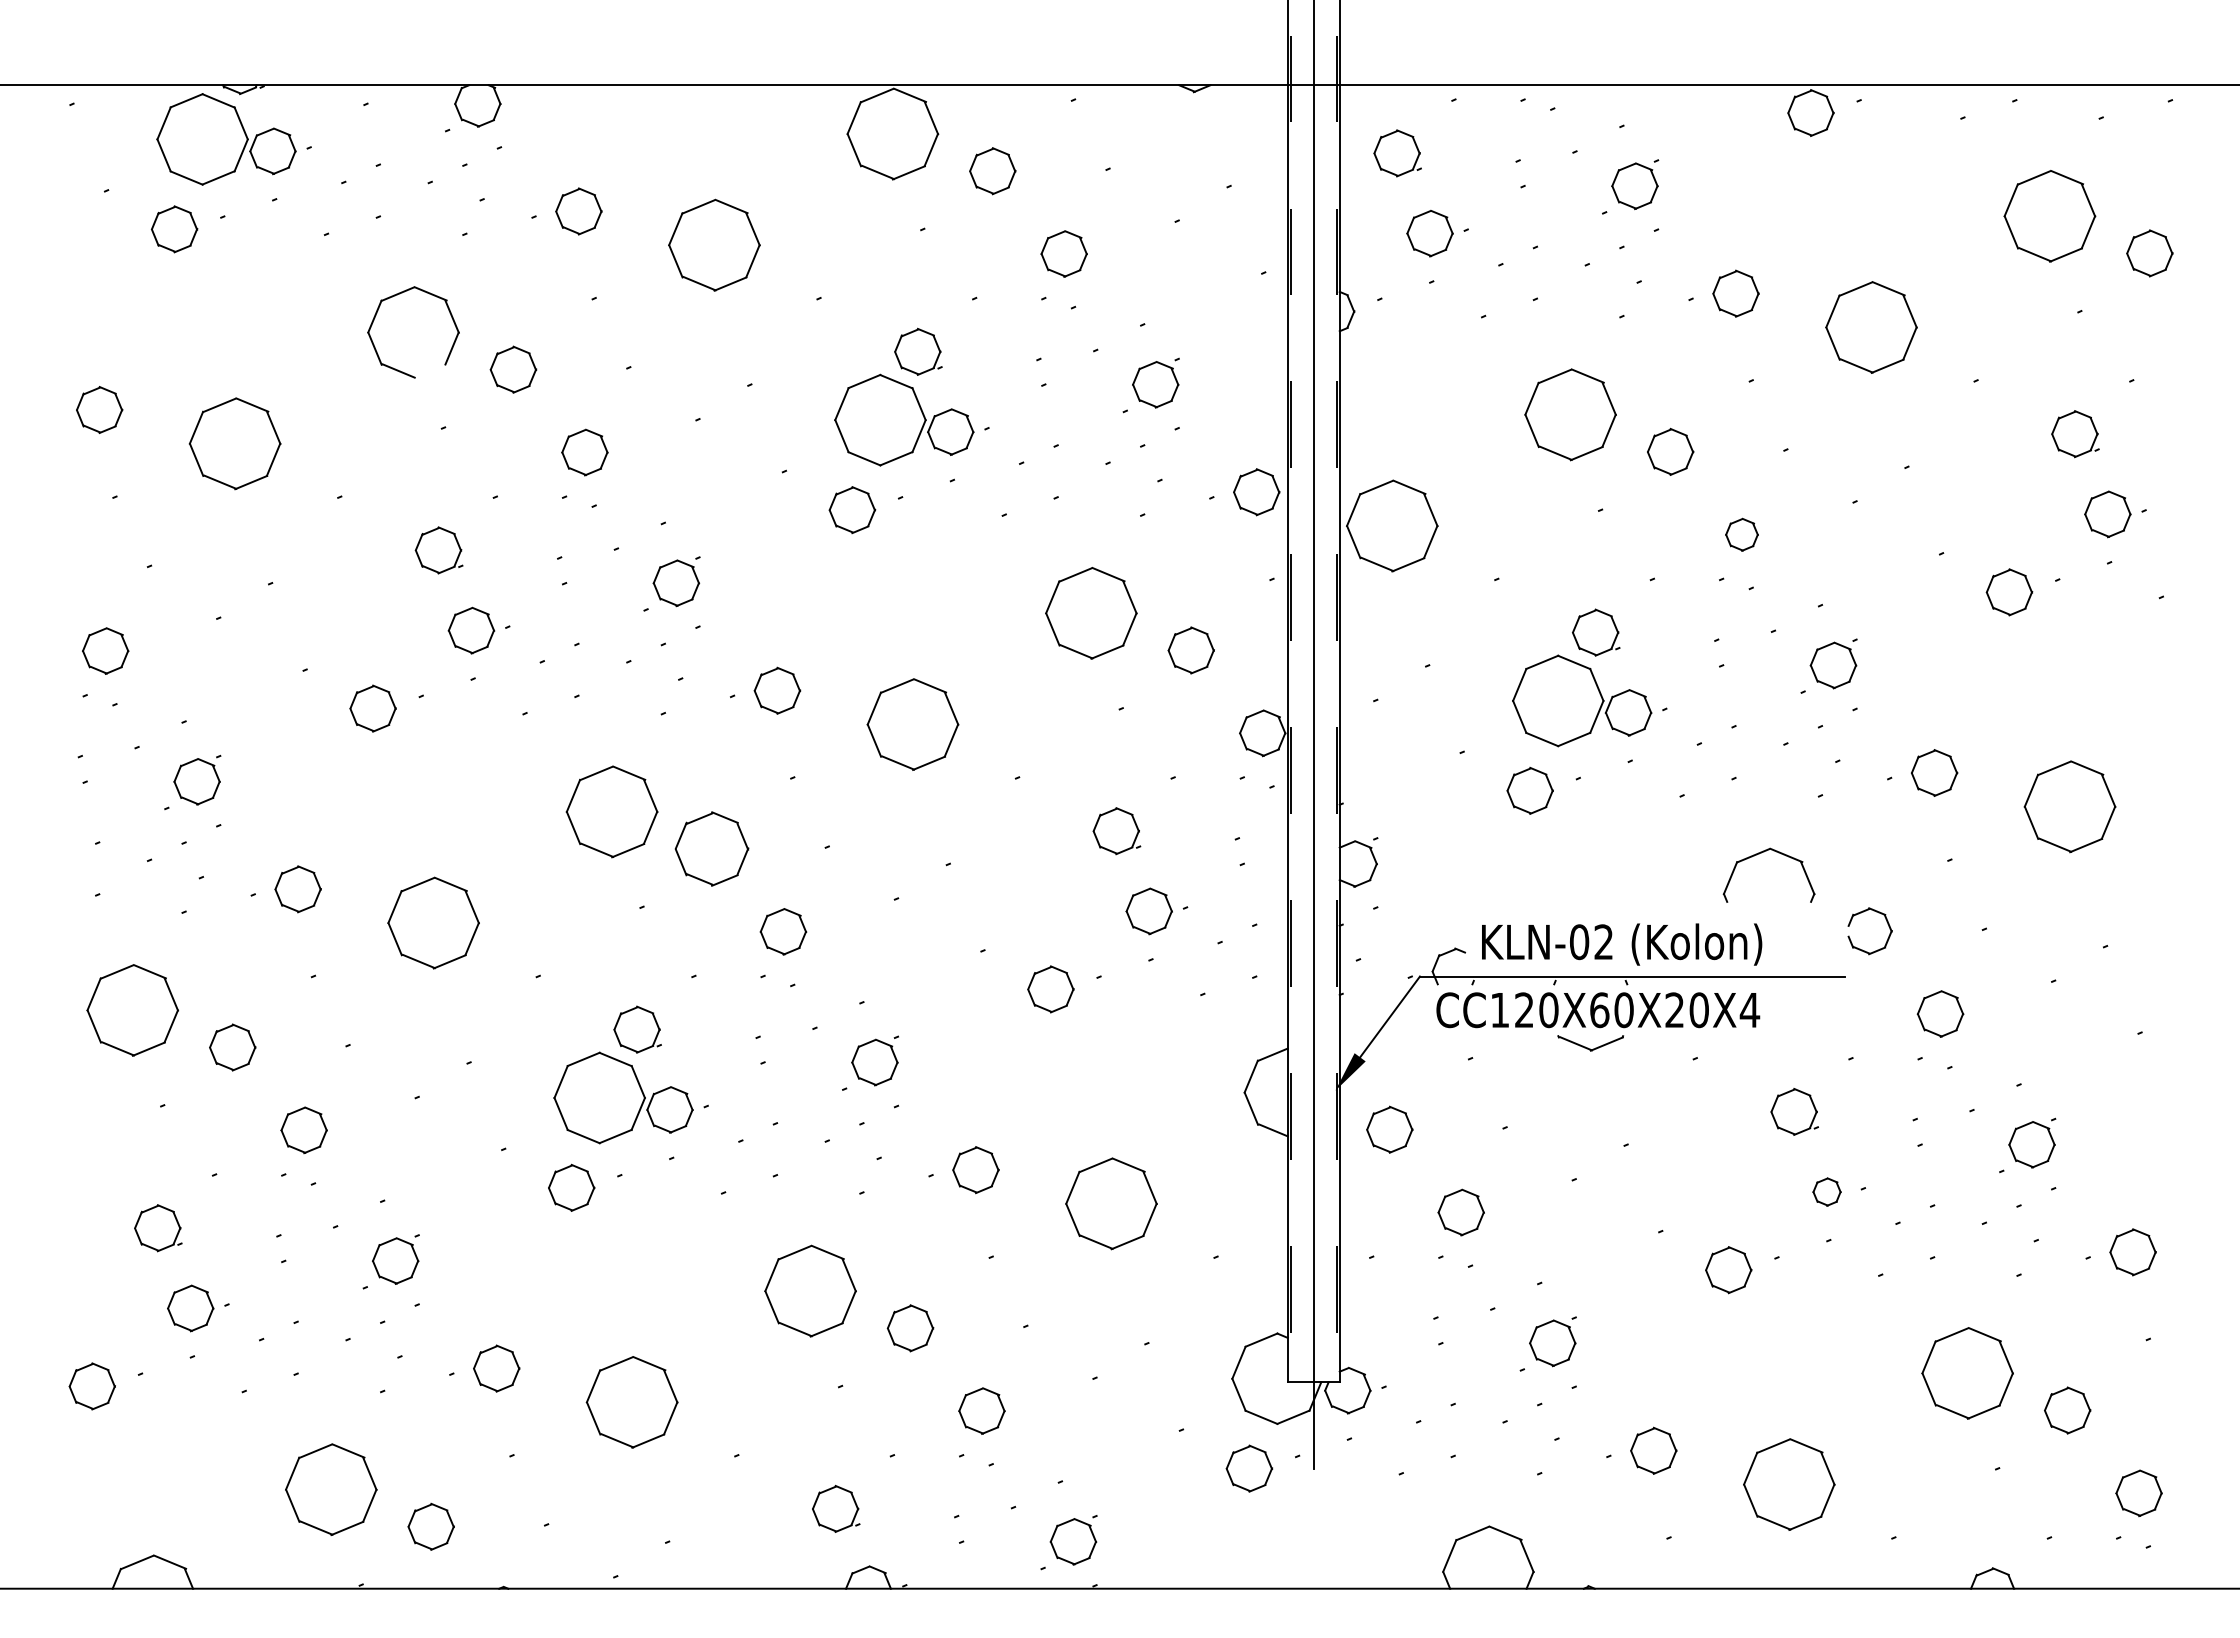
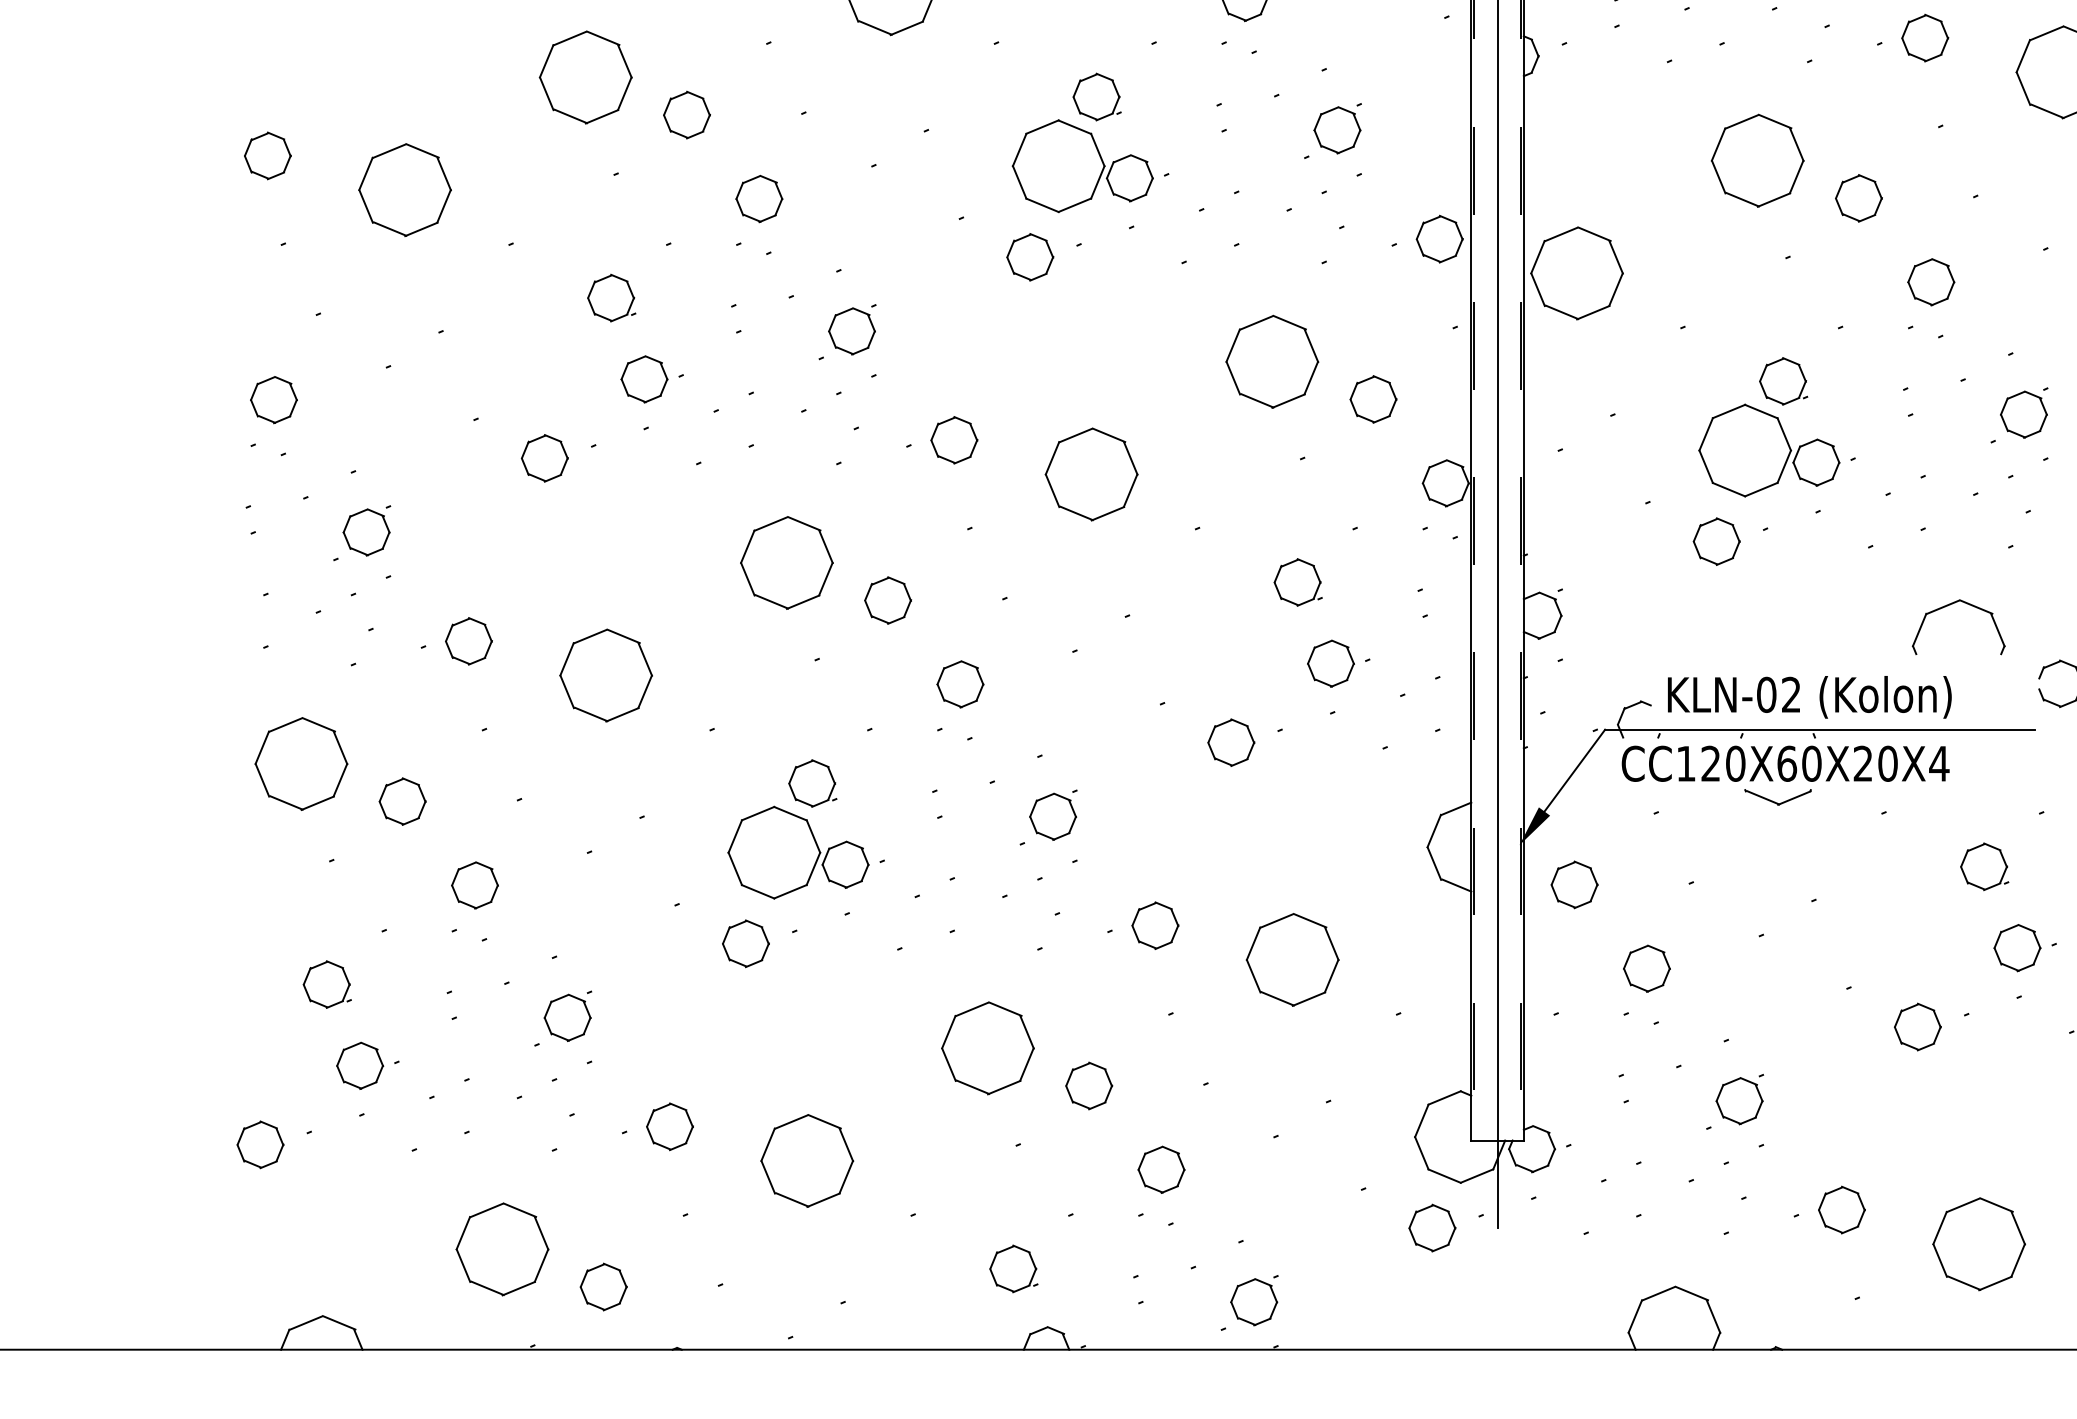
line: (429, 371) -> (601, 116), added
part: (1741, 534) -> (1930, 282), size x1.43
part: (711, 848) -> (887, 600), size x0.62
part: (1826, 1191) -> (2016, 947), size x1.67

